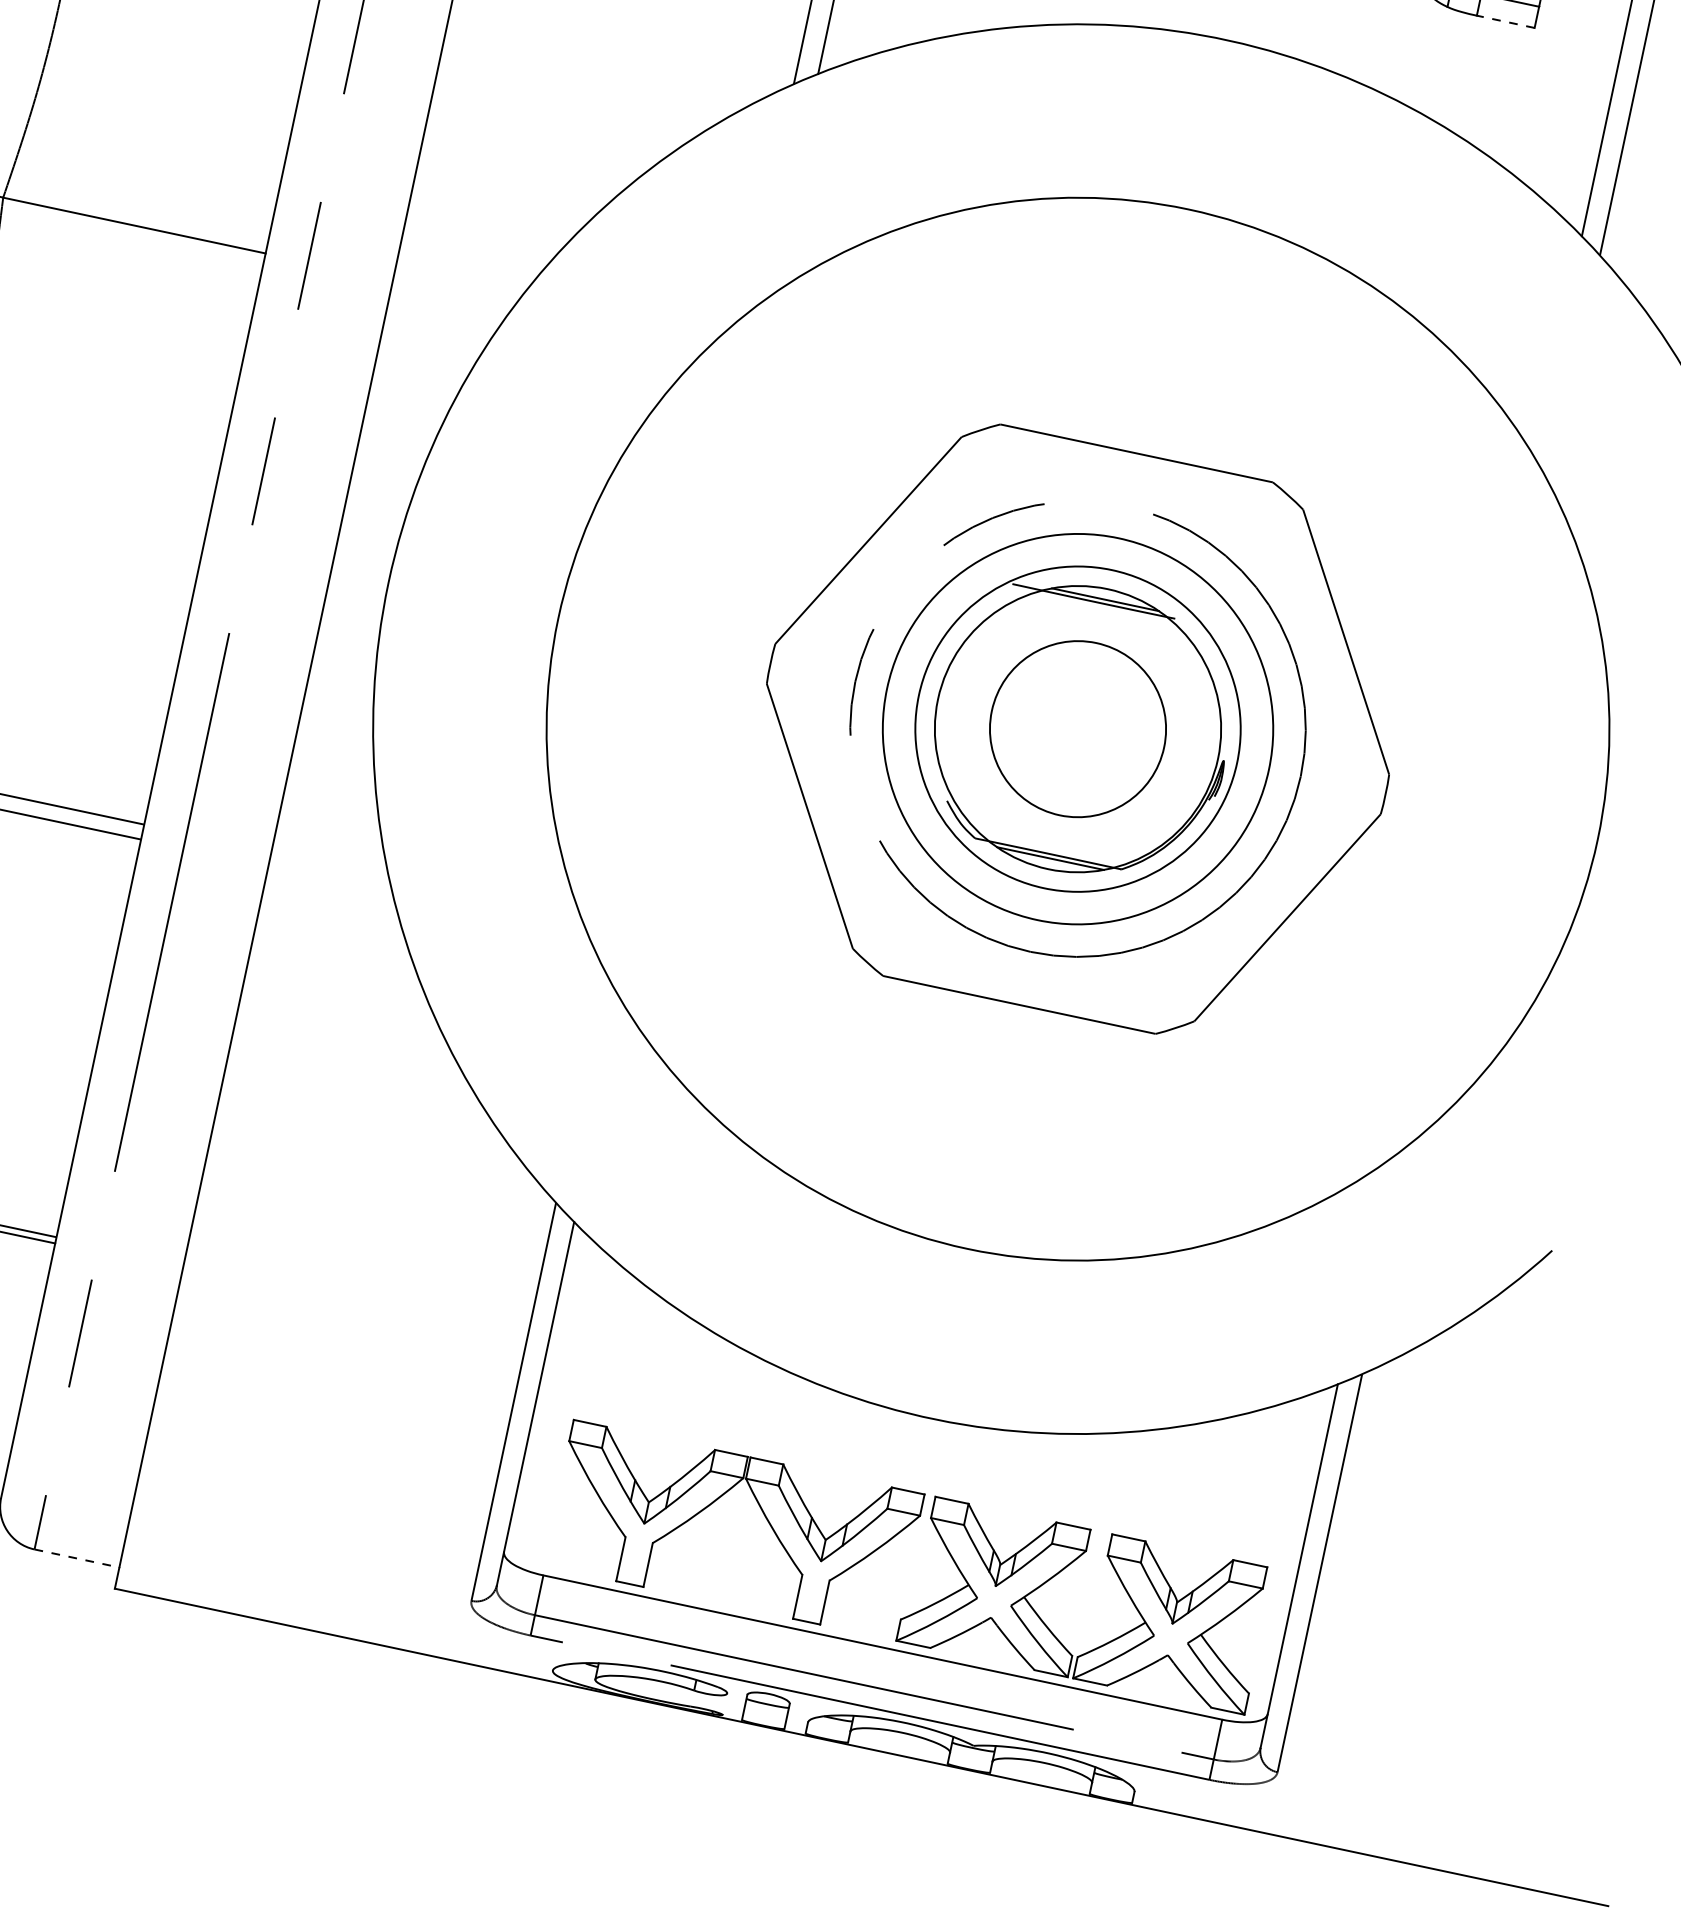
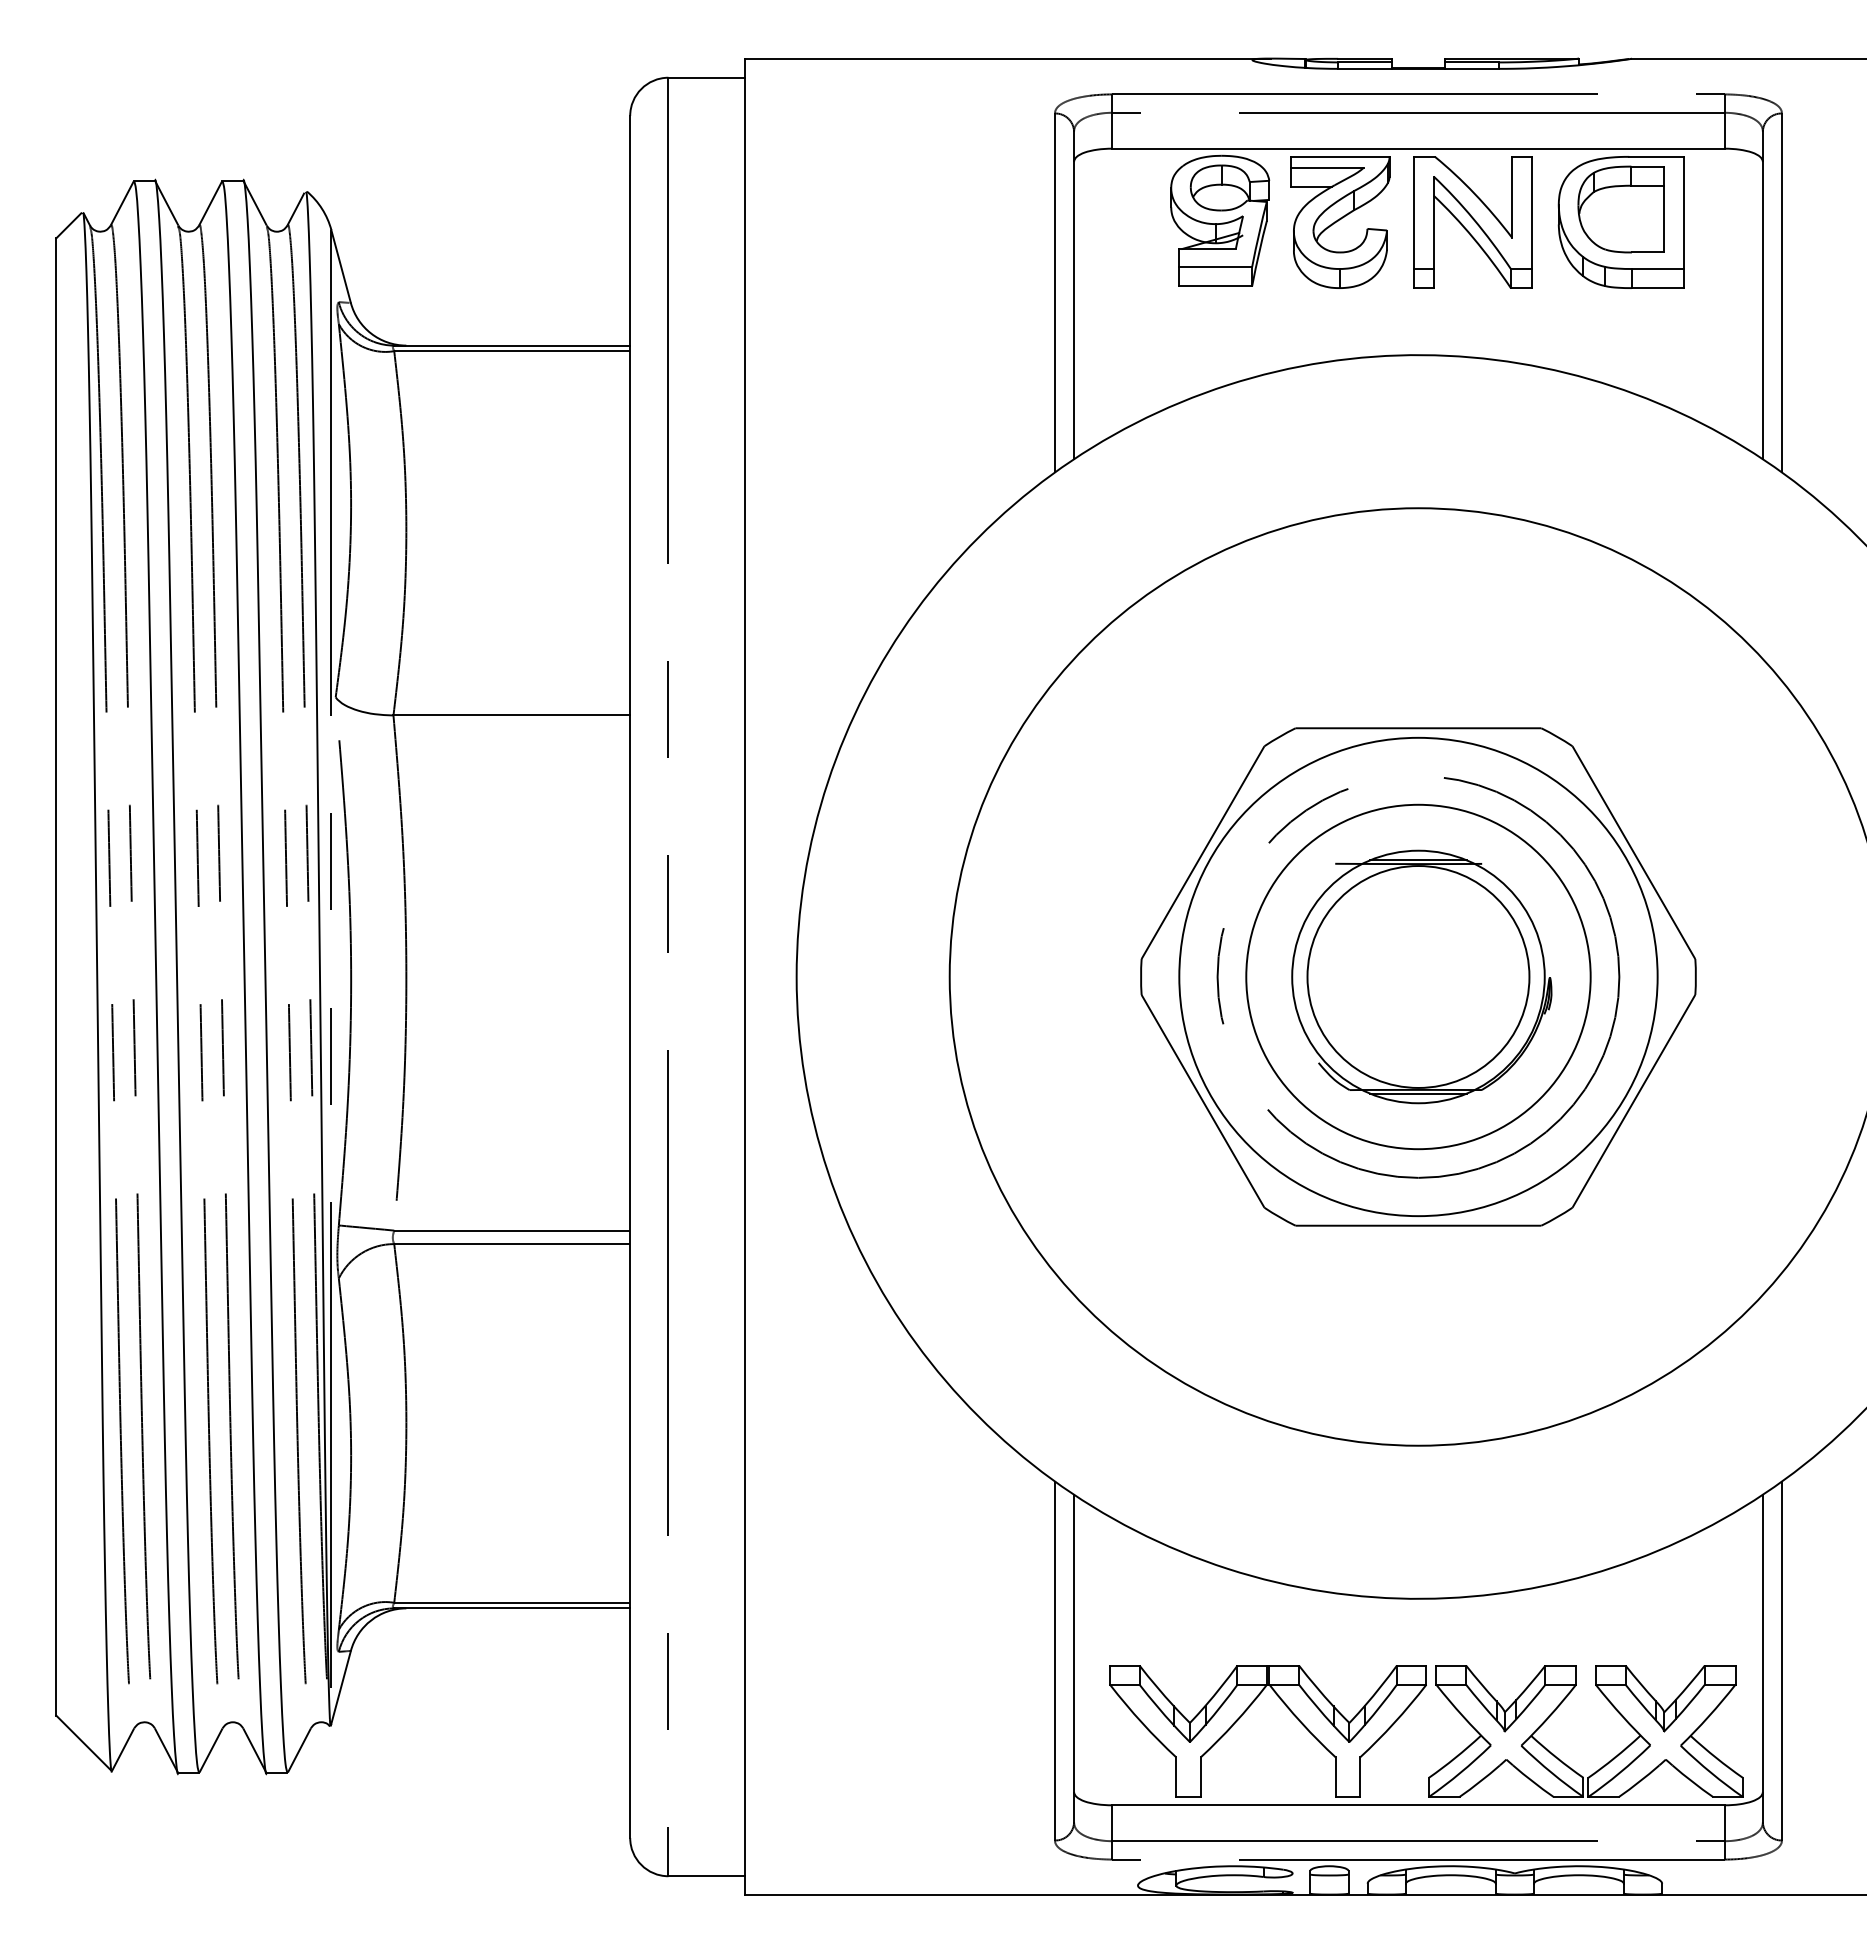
line: (1505, 22) -> (1657, 288), dashed -> solid
circle: (1078, 728) -> (1418, 976), size x1.43
circle: (1078, 728) -> (1418, 976), size x1.67
line: (77, 1558) -> (707, 1876), dashed -> solid

